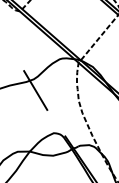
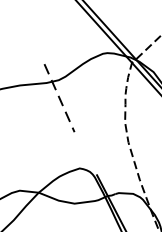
line: (35, 90) -> (59, 98), solid -> dashed

